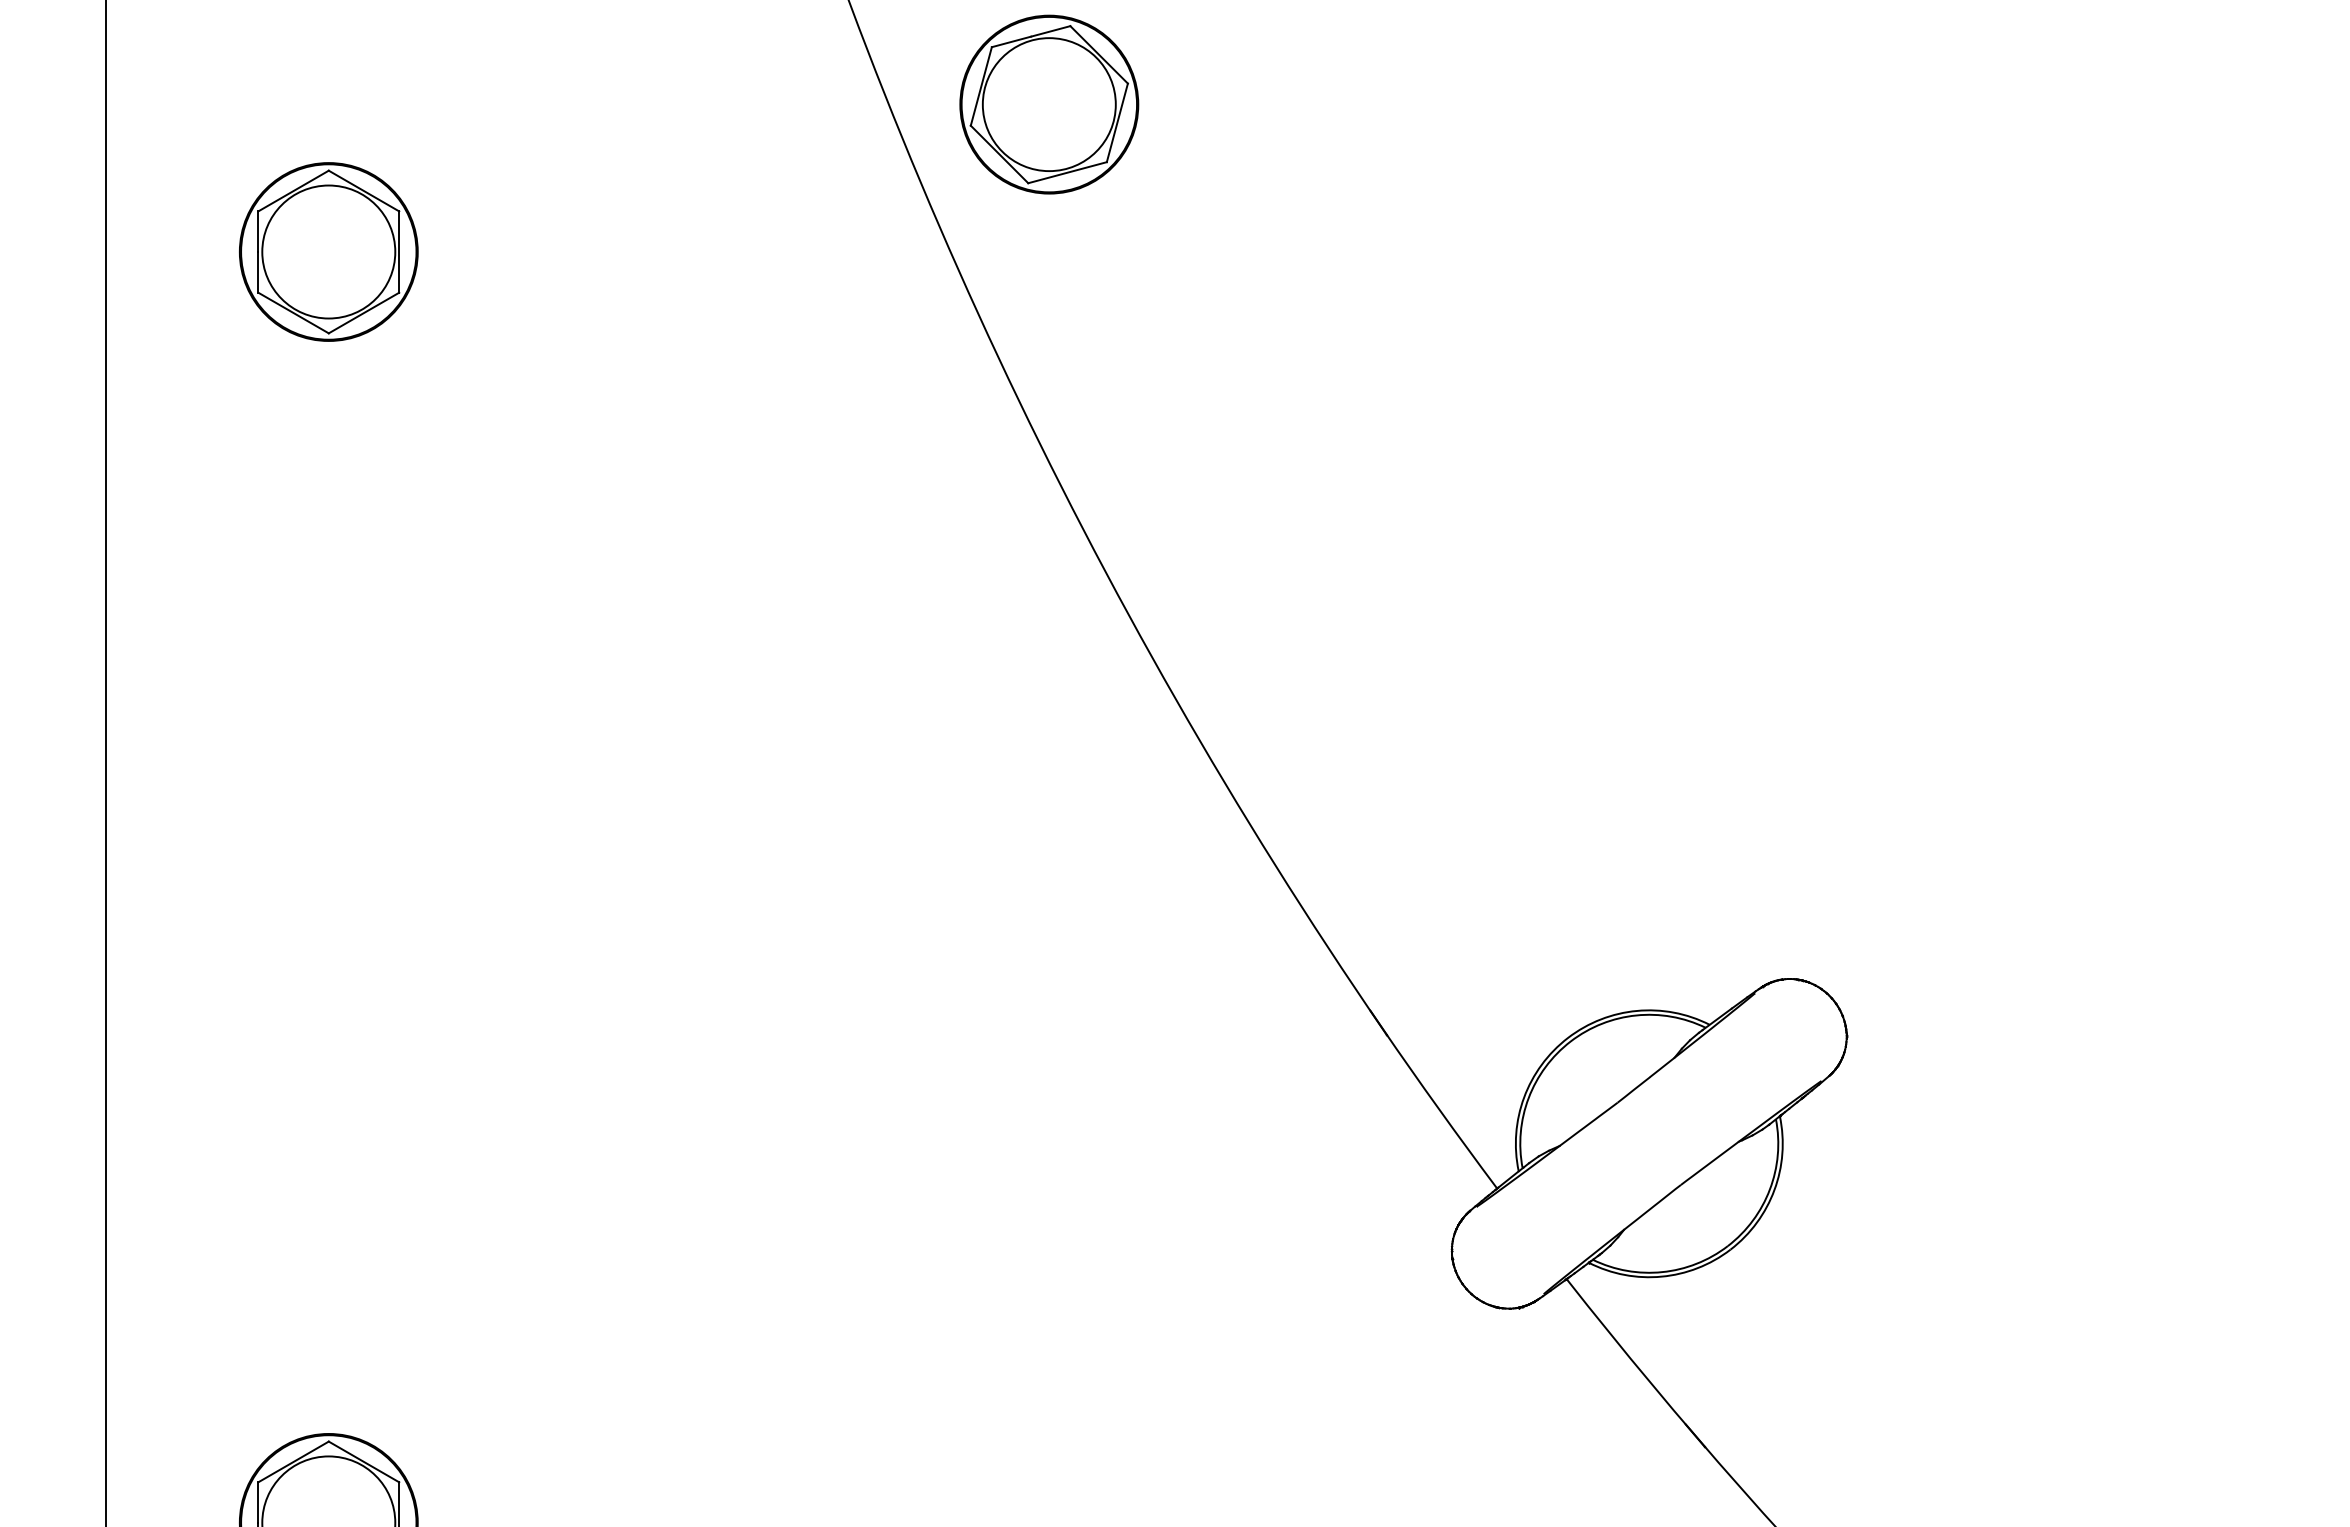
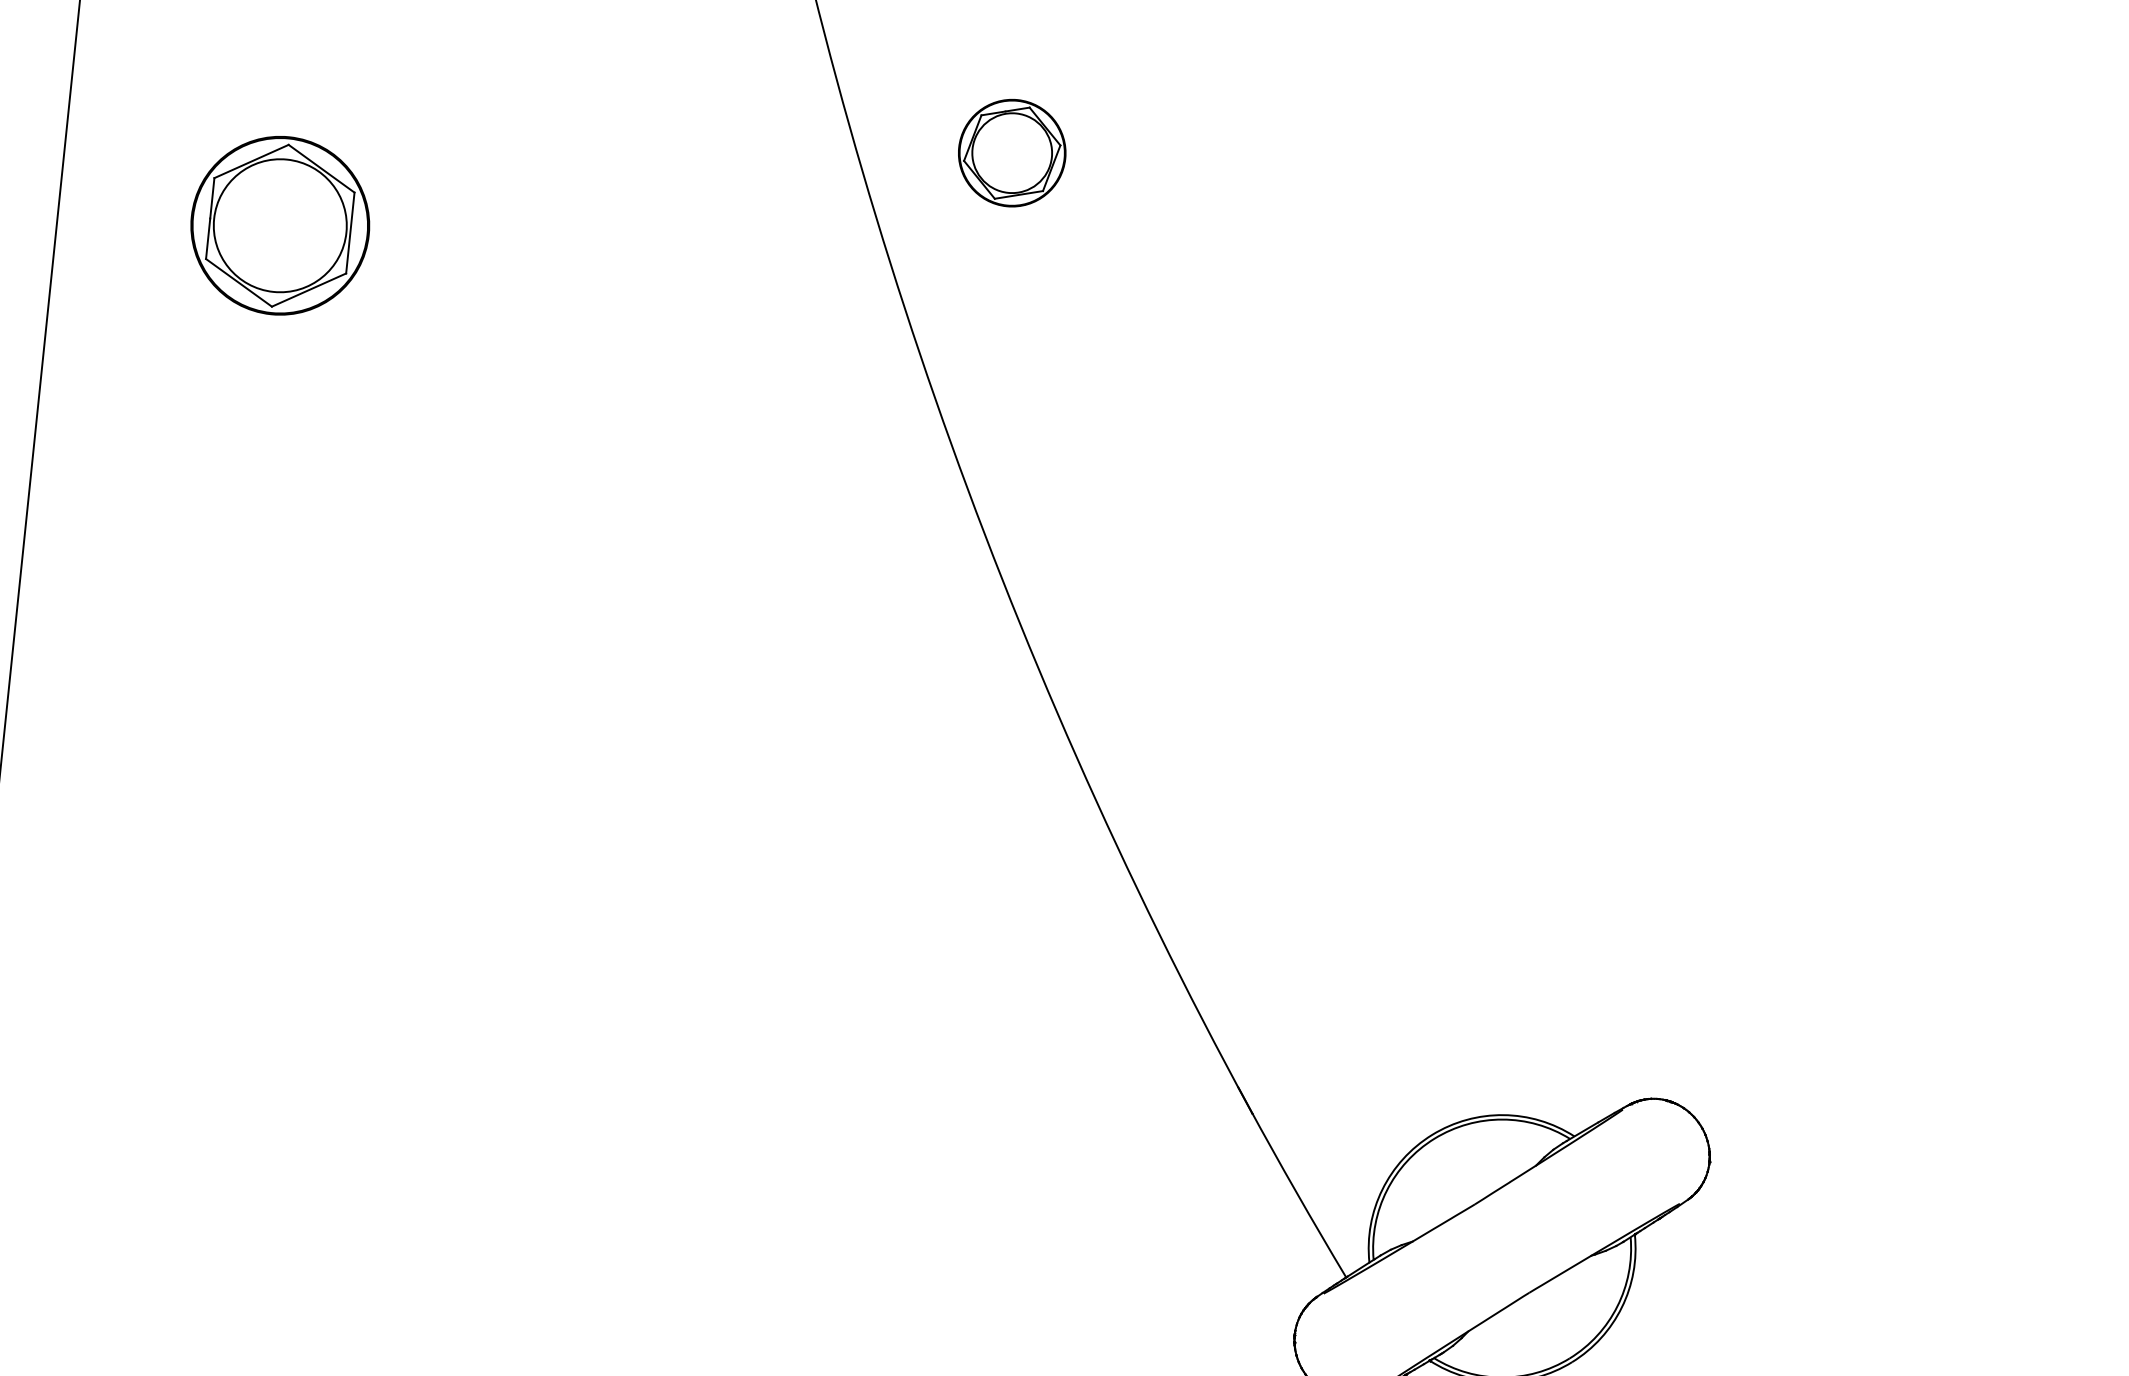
part: (1049, 104) -> (1012, 153), size x0.6

